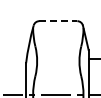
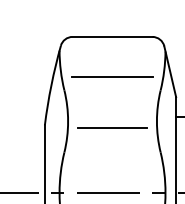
line: (58, 21) -> (112, 37), dashed -> solid
line: (58, 40) -> (112, 77), added
line: (57, 64) -> (110, 127), added

